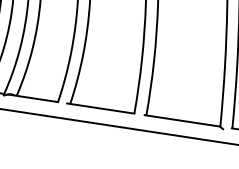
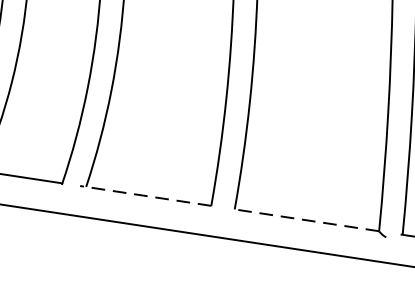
line: (100, 108) -> (145, 195), solid -> dashed
line: (182, 120) -> (305, 219), solid -> dashed

